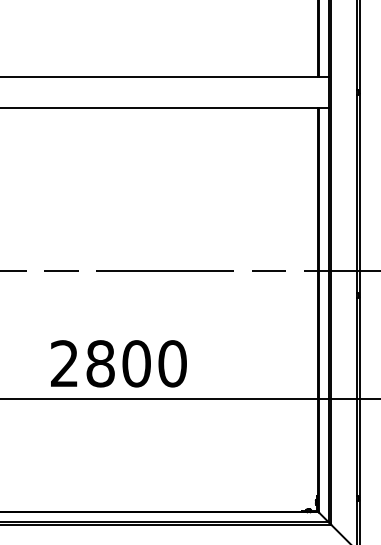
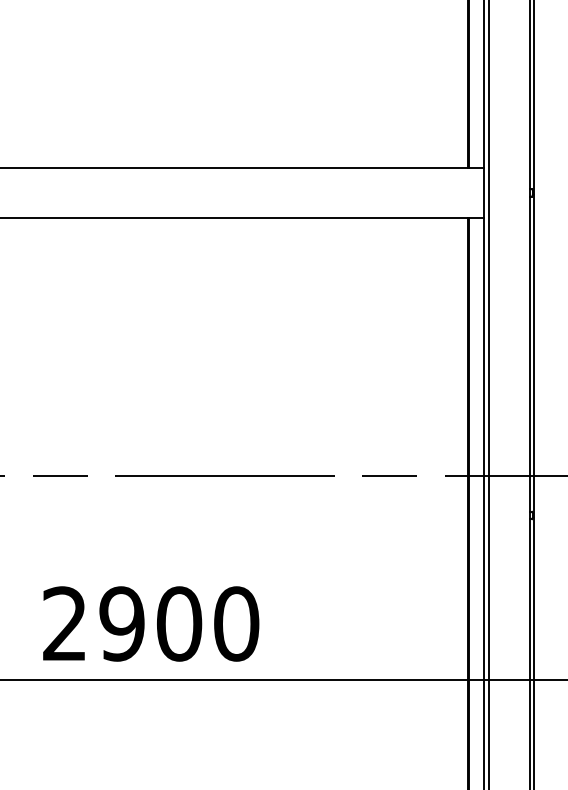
text: (100, 363) -> (121, 623), 2800 -> 2900

